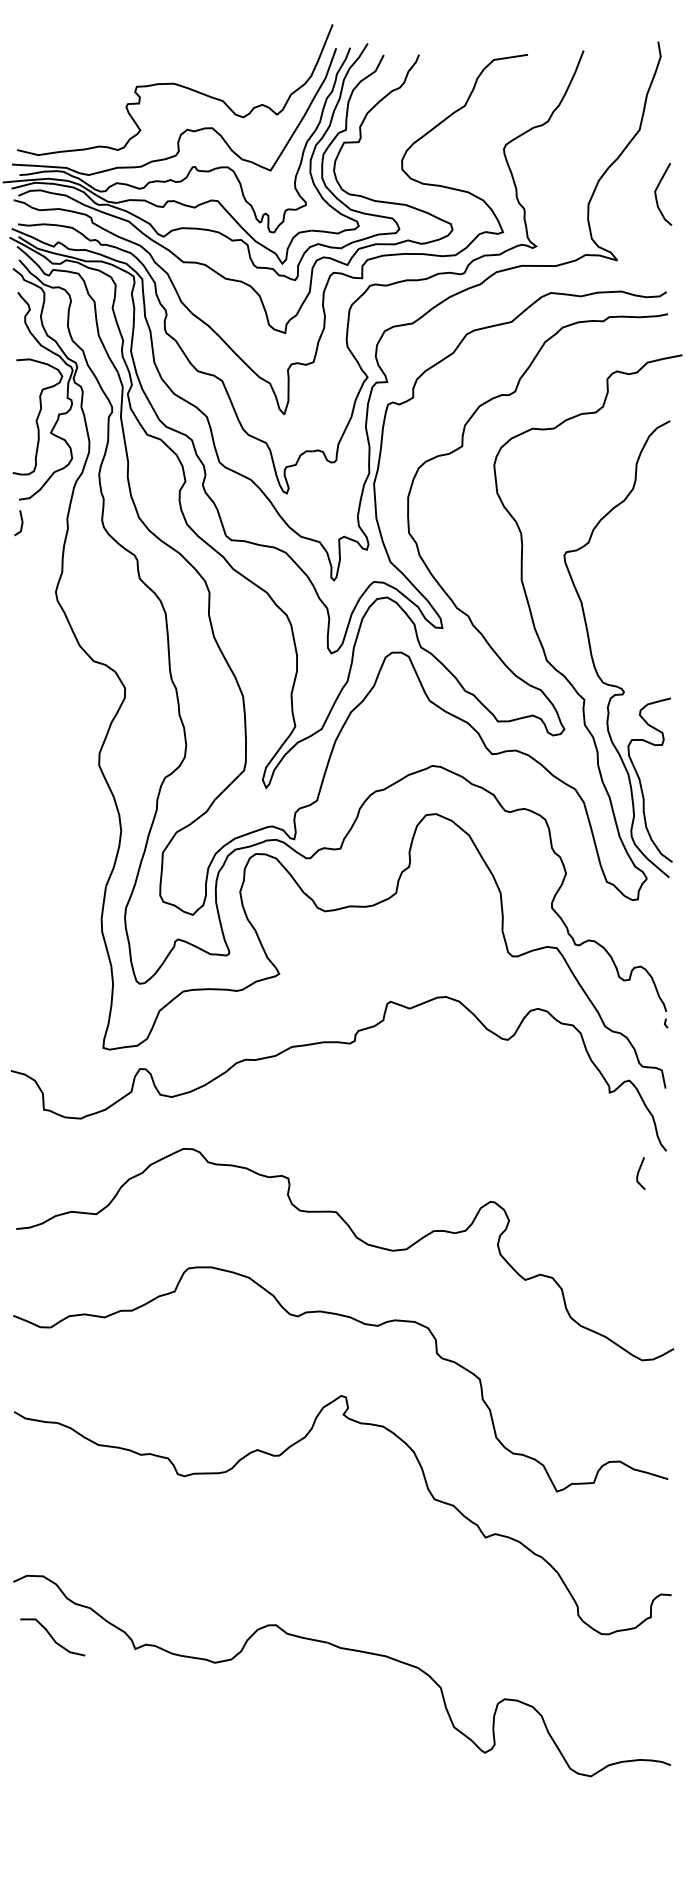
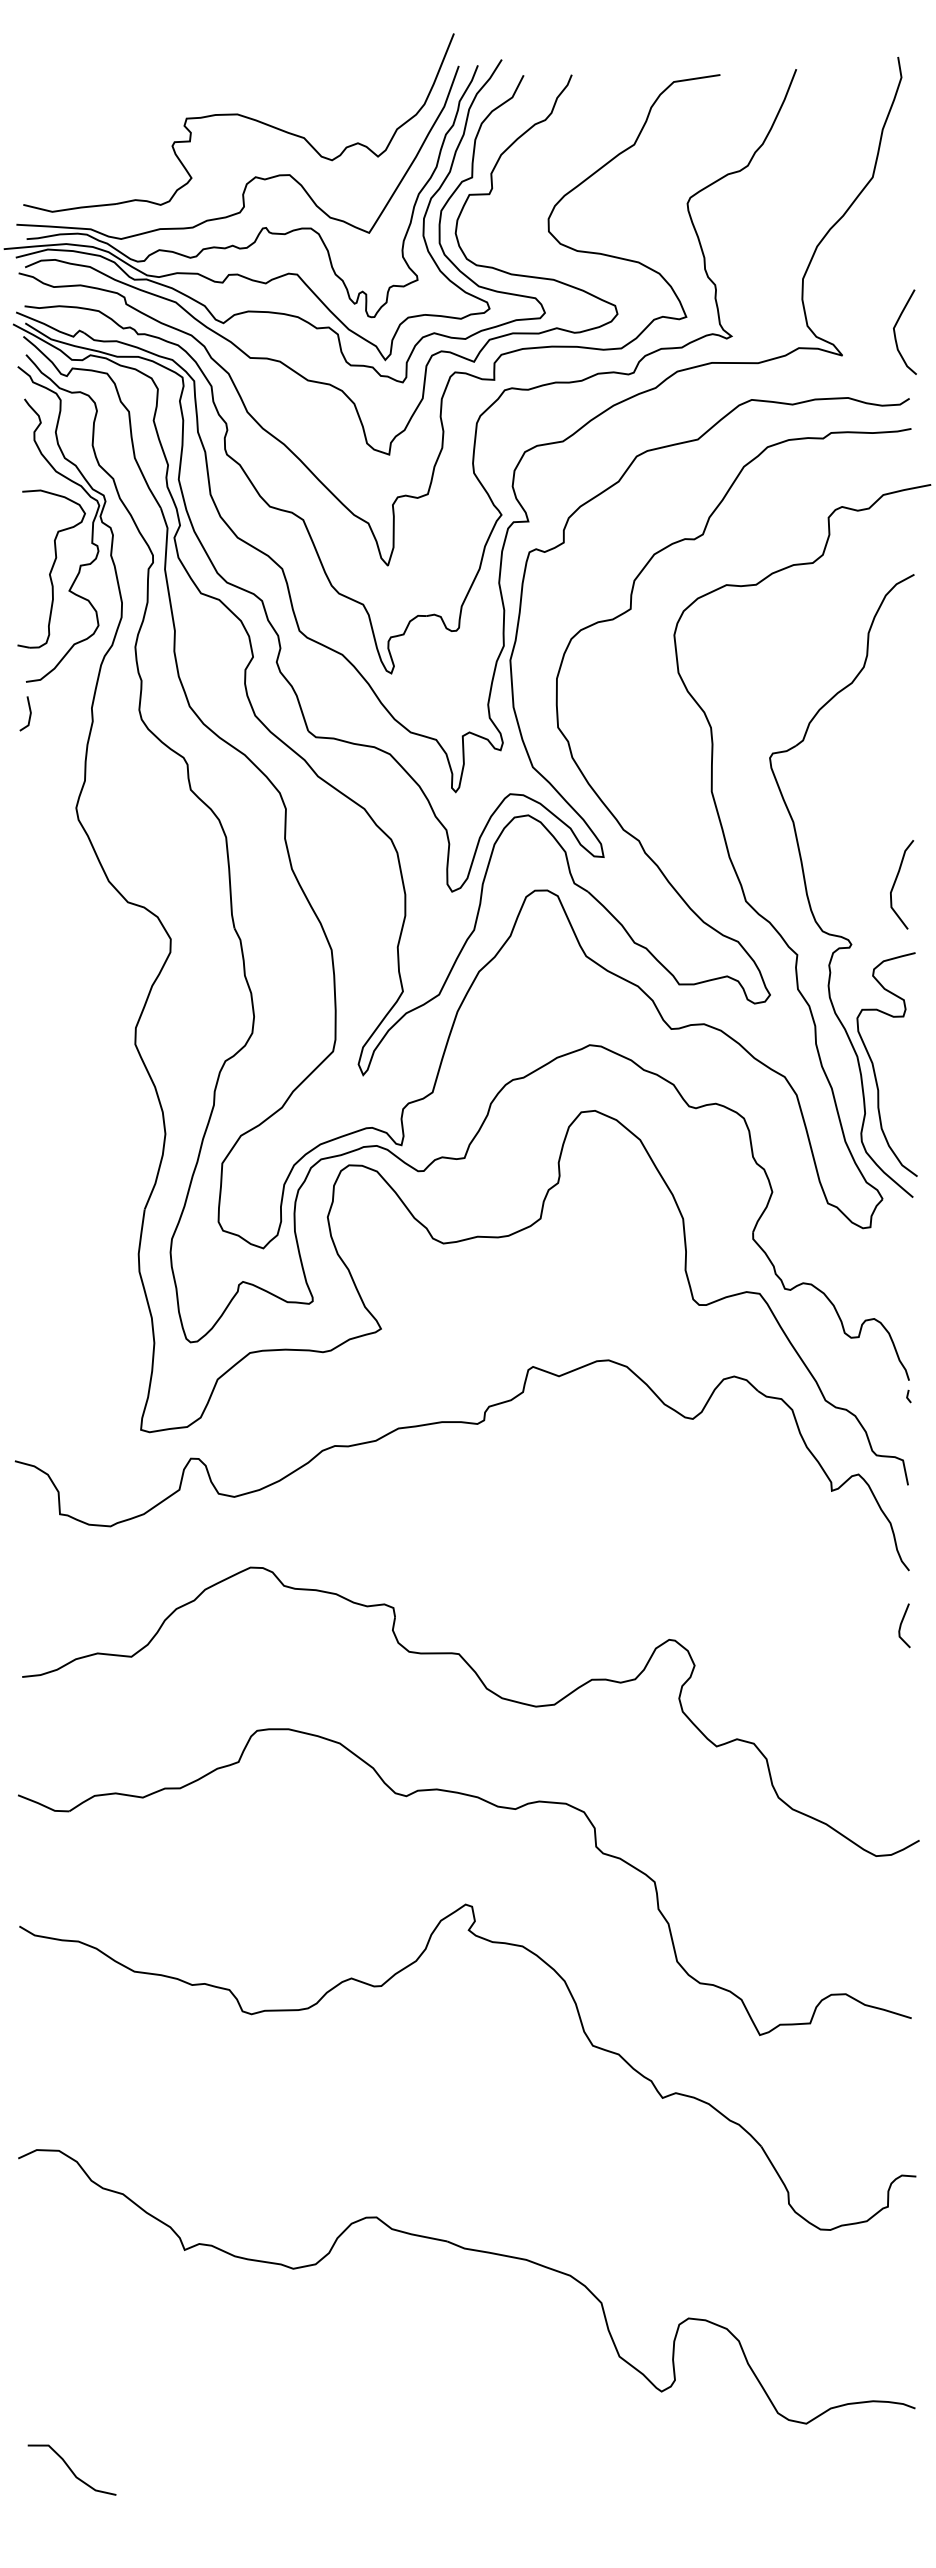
curve: (656, 194) -> (895, 332), moved
curve: (657, 645) -> (897, 880), added
line: (639, 1172) -> (902, 1624), moved
curve: (52, 1637) -> (71, 2470), moved

